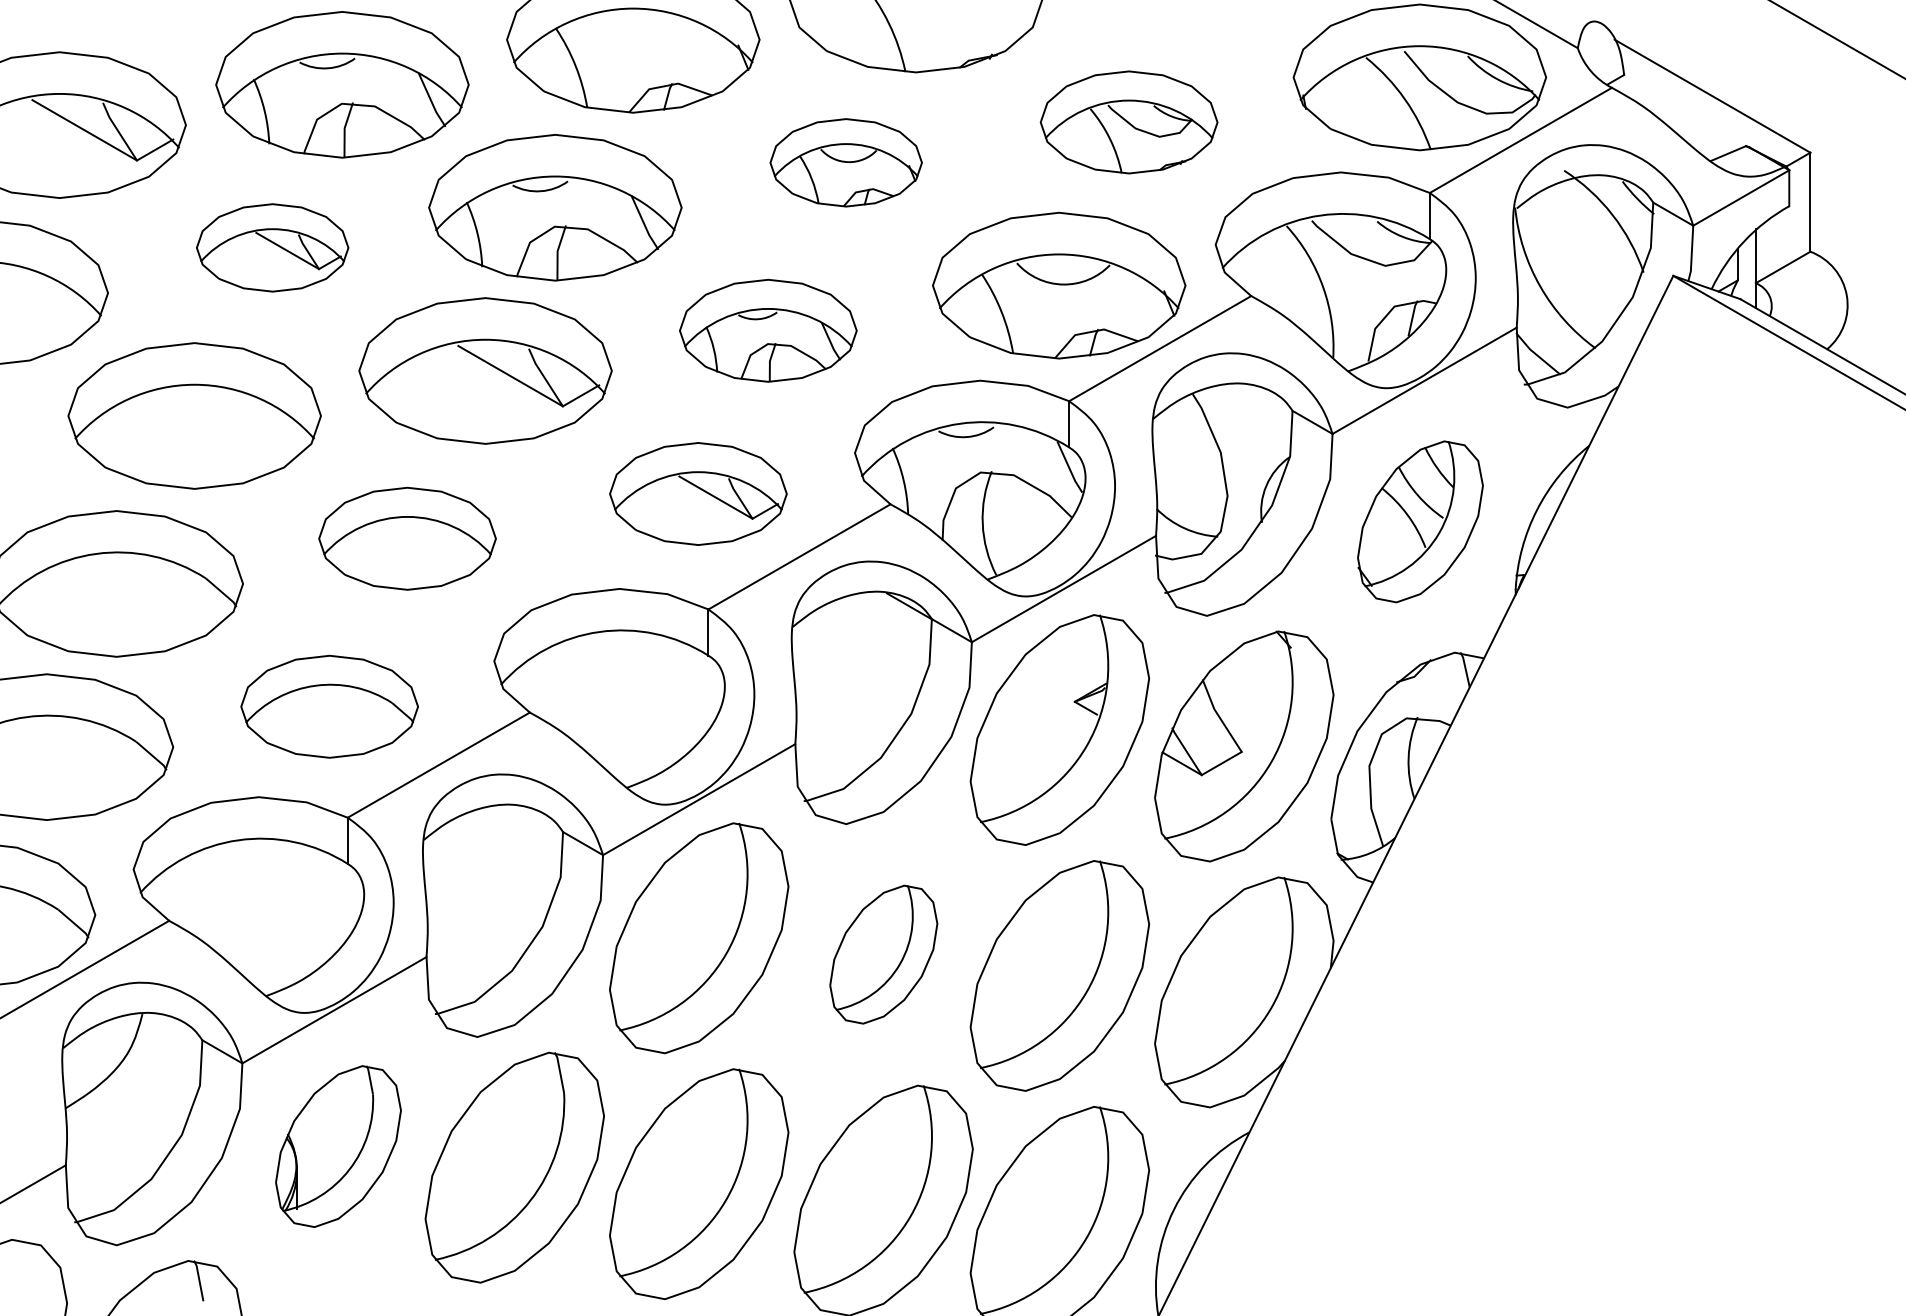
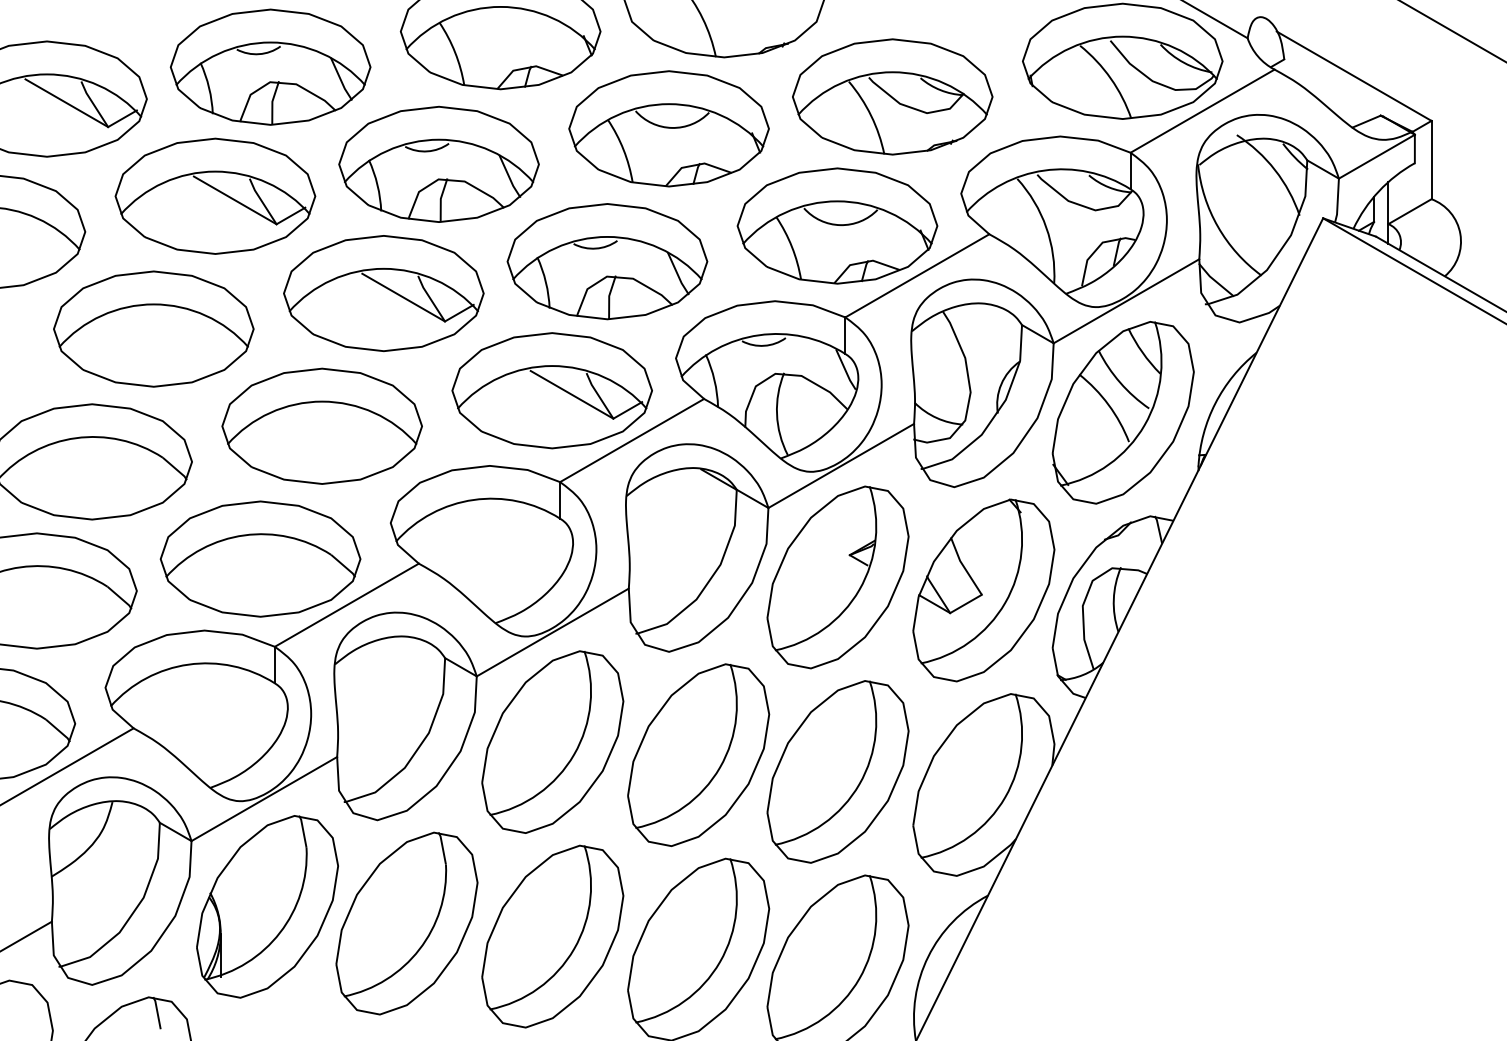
part: (1128, 121) -> (892, 96), size x1.43
part: (845, 162) -> (668, 128), size x1.67
part: (272, 247) -> (215, 195), size x1.67
part: (768, 330) -> (607, 261), size x1.43
part: (697, 493) -> (551, 390), size x1.43
part: (1419, 521) -> (1122, 412), size x1.43
part: (406, 537) -> (321, 425), size x1.43
part: (329, 706) -> (260, 558), size x1.43
part: (883, 953) -> (698, 754), size x1.67
part: (338, 1146) -> (267, 906), size x1.43

